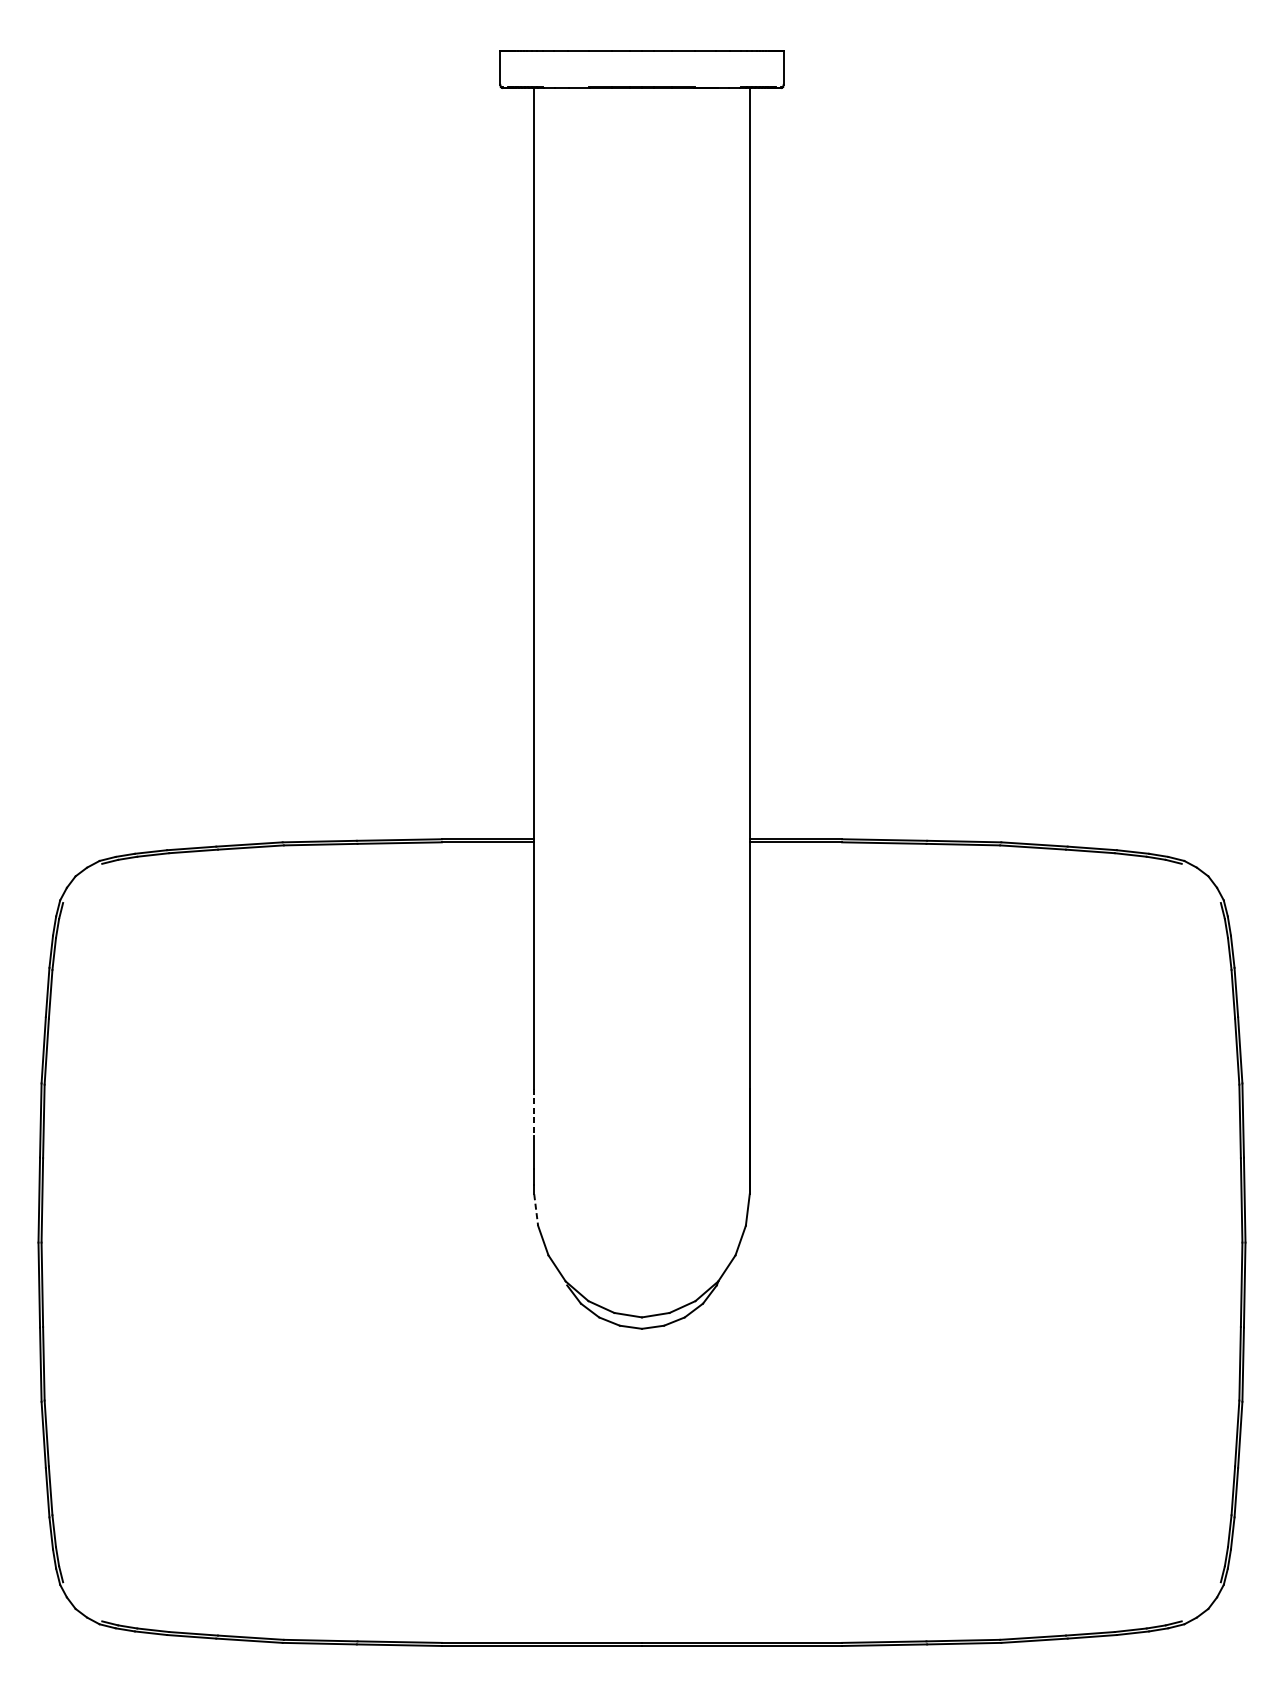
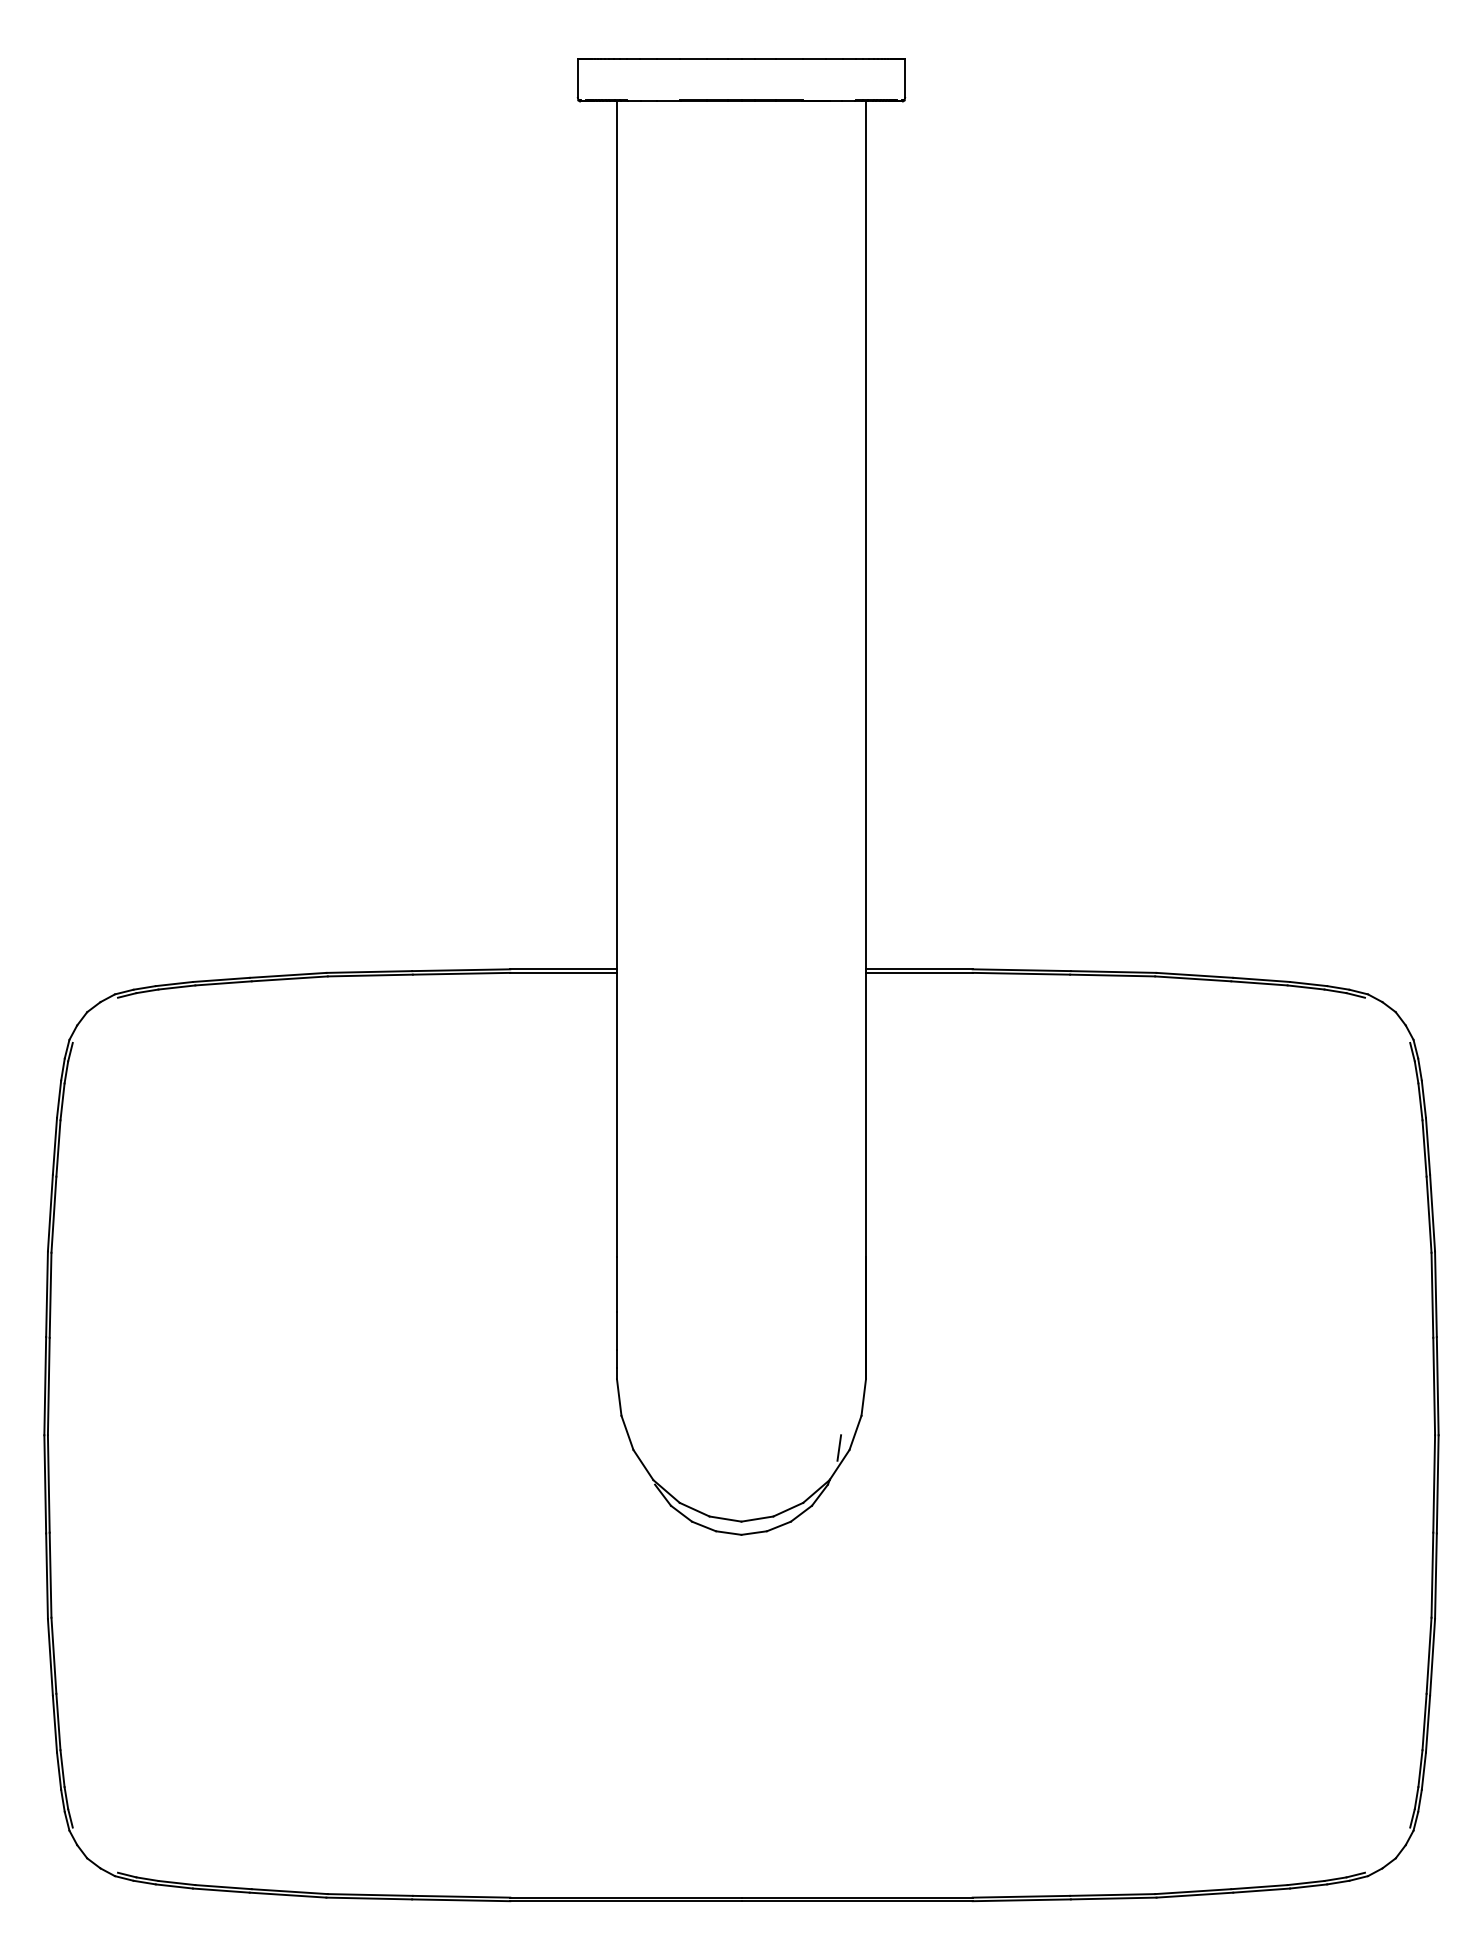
line: (534, 1112) -> (617, 1285), dashed -> solid
line: (536, 1210) -> (619, 1398), dashed -> solid
line: (726, 1253) -> (839, 1447), added

